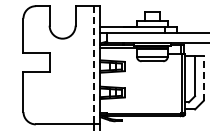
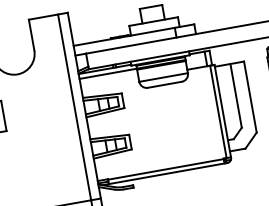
line: (94, 65) -> (75, 107), dashed -> solid
line: (203, 78) -> (250, 97), dashed -> solid

